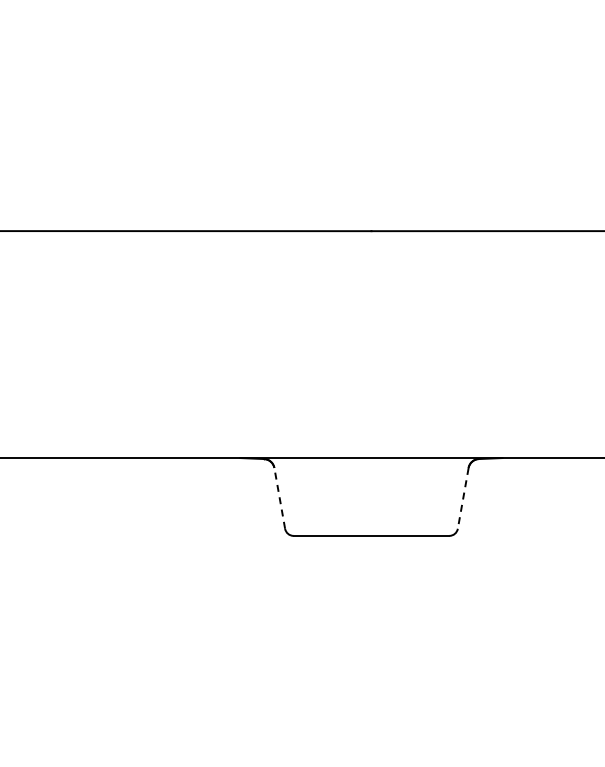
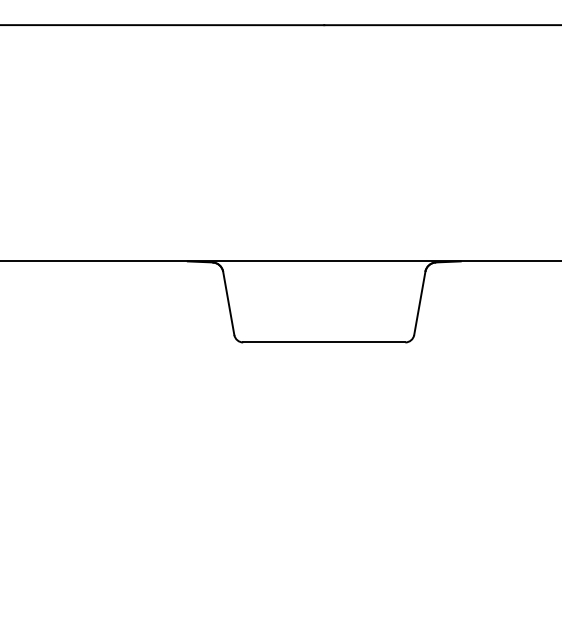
line: (279, 498) -> (228, 303), dashed -> solid
line: (463, 498) -> (420, 303), dashed -> solid

